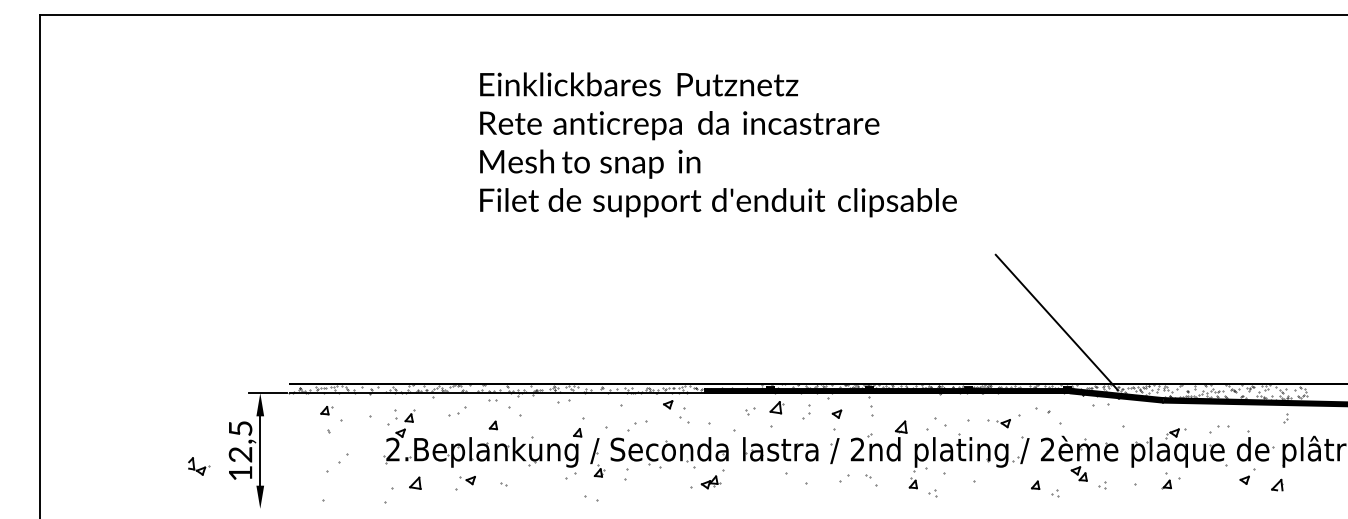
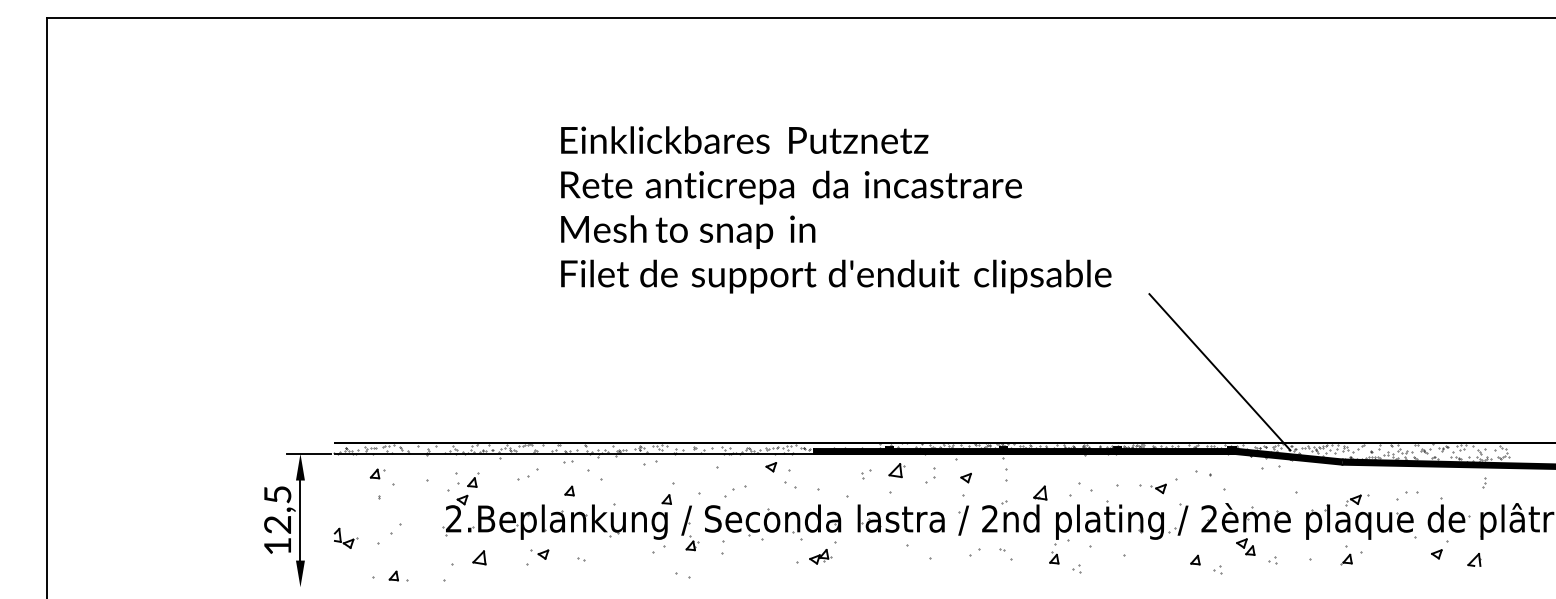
text: (718, 144) -> (836, 209), moved
part: (199, 466) -> (346, 538), moved
part: (345, 499) -> (398, 576), added

